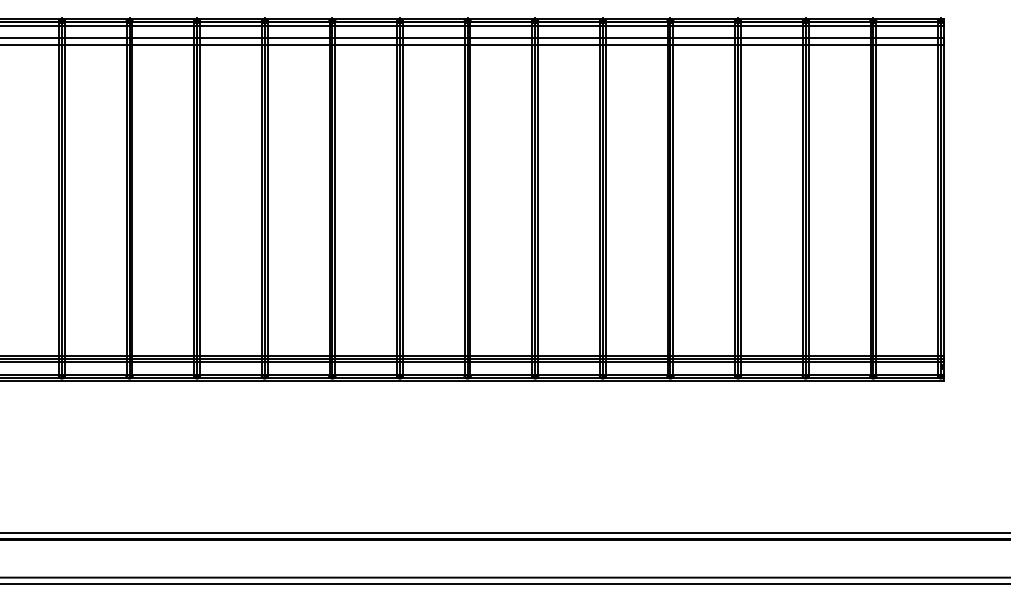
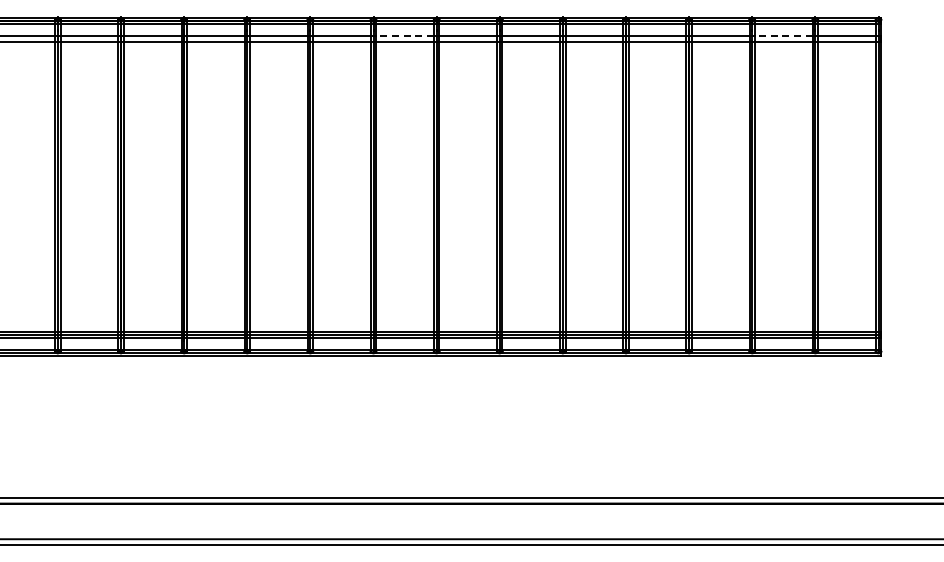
line: (434, 38) -> (405, 35), solid -> dashed
line: (839, 38) -> (783, 35), solid -> dashed

